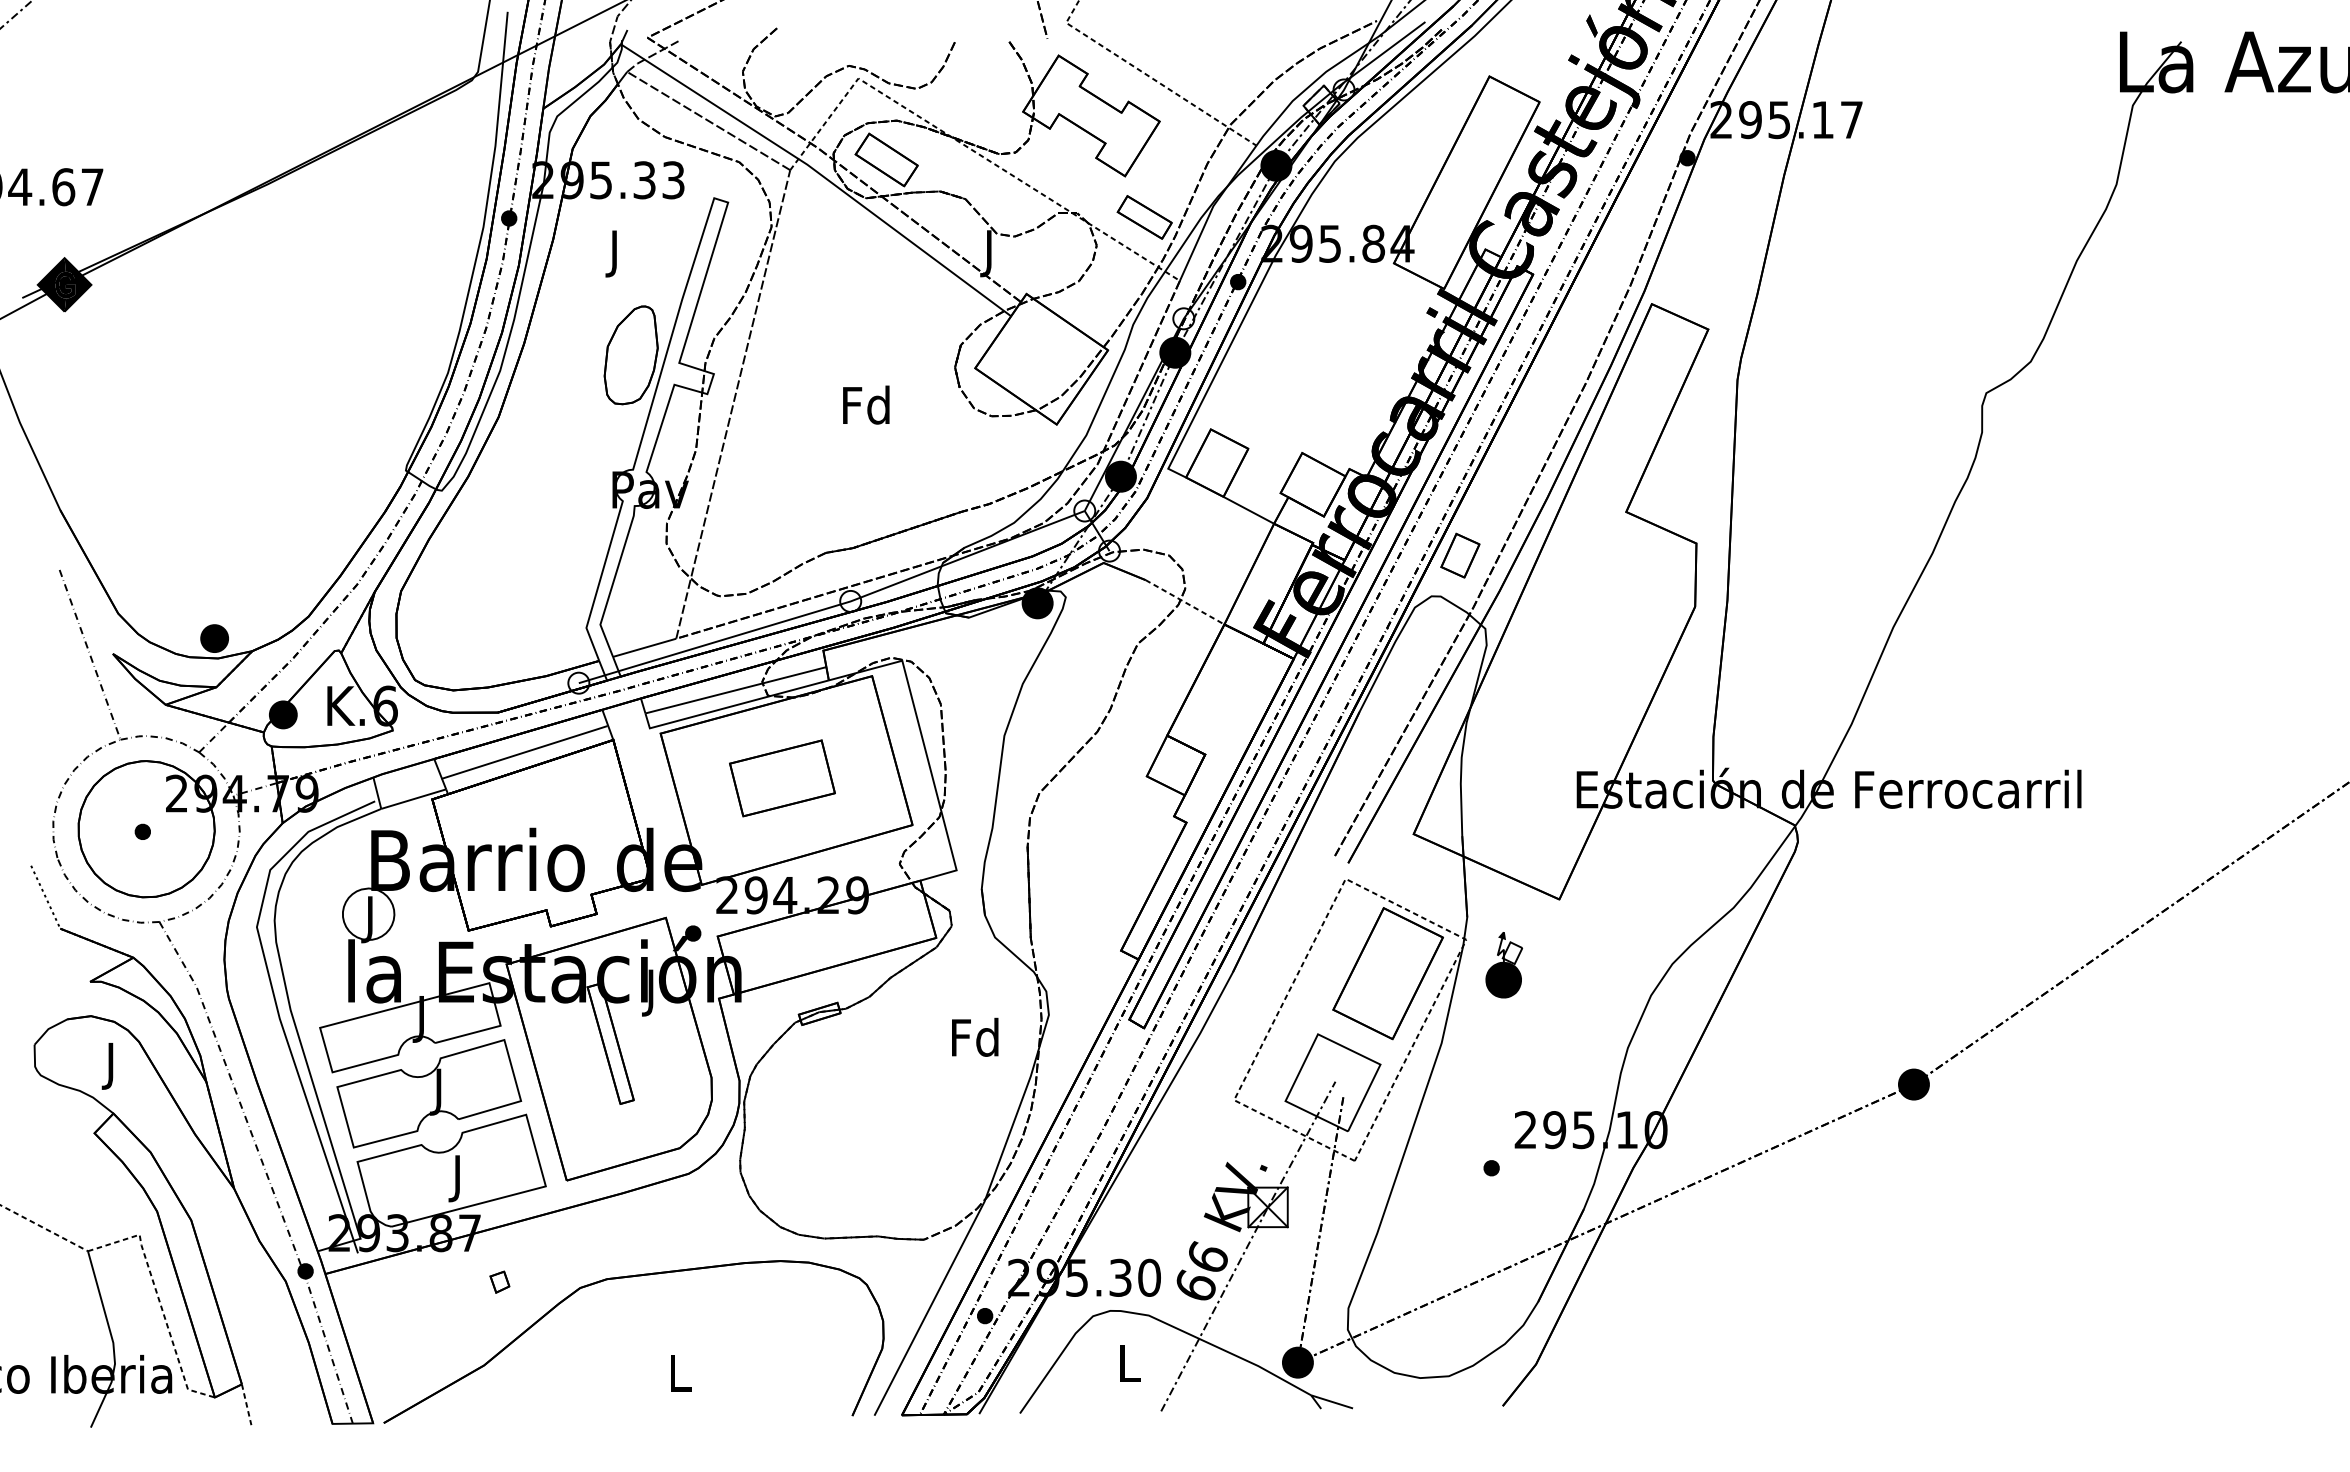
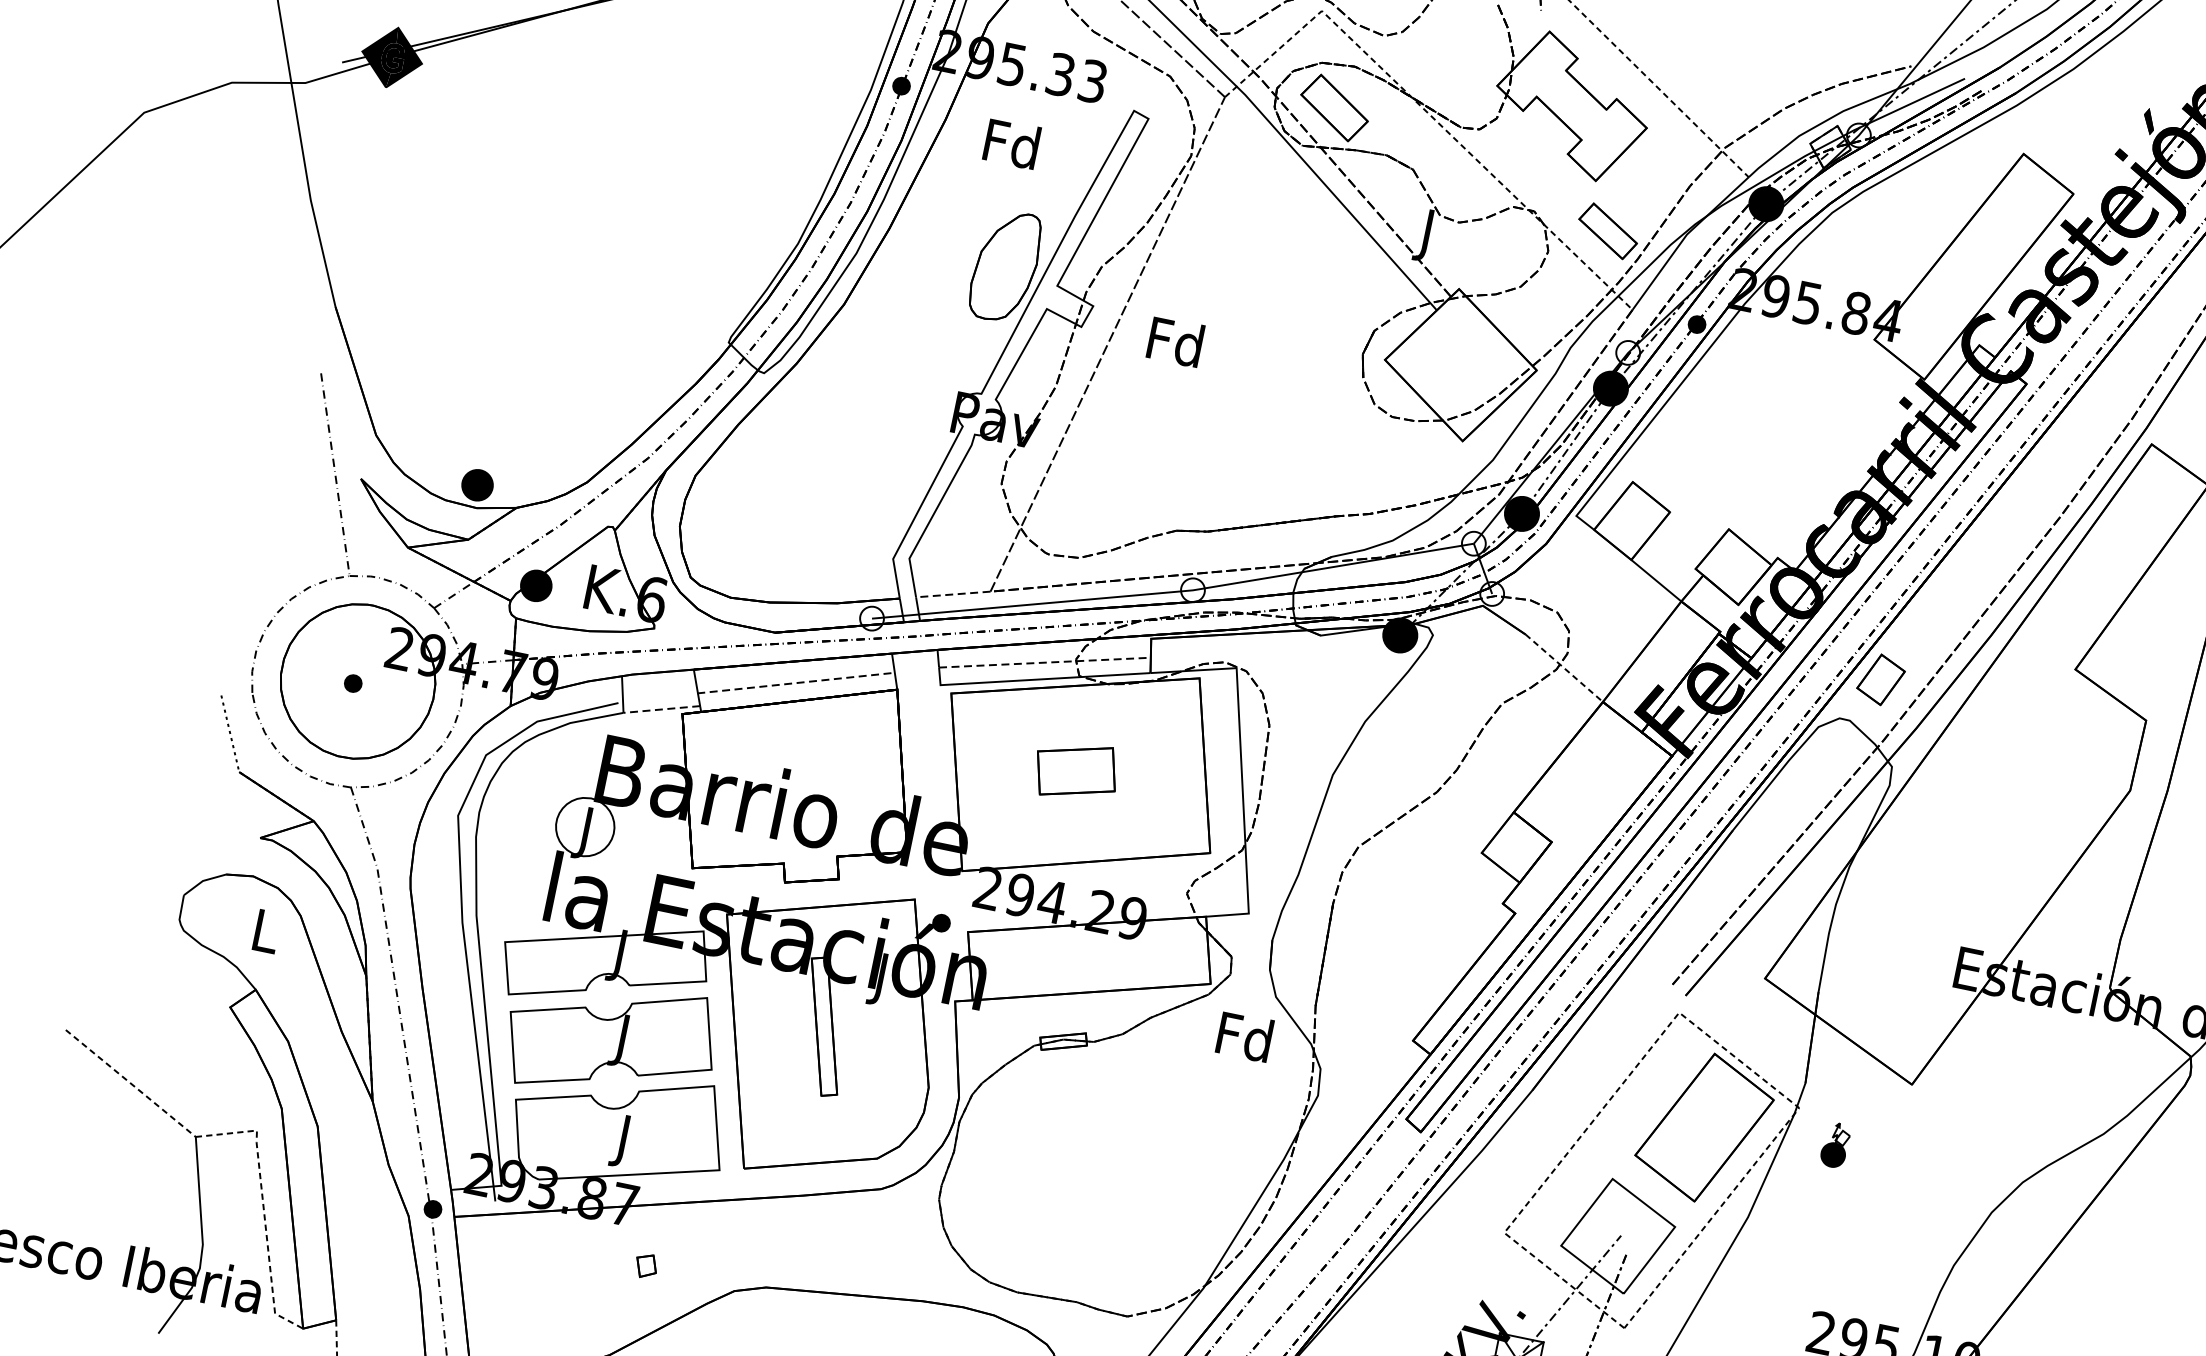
text: (614, 253) -> (1010, 149), J -> Fd
text: (866, 404) -> (1175, 341), moved
line: (644, 647) -> (953, 594), solid -> dashed
line: (736, 690) -> (1045, 663), solid -> dashed
line: (525, 752) -> (796, 683), solid -> dashed
part: (782, 778) -> (1076, 771), size x0.7
line: (413, 799) -> (661, 709), solid -> dashed
part: (1504, 965) -> (1835, 1145), size x0.6
text: (975, 1036) -> (1245, 1035), moved
text: (111, 1065) -> (264, 935), J -> L

